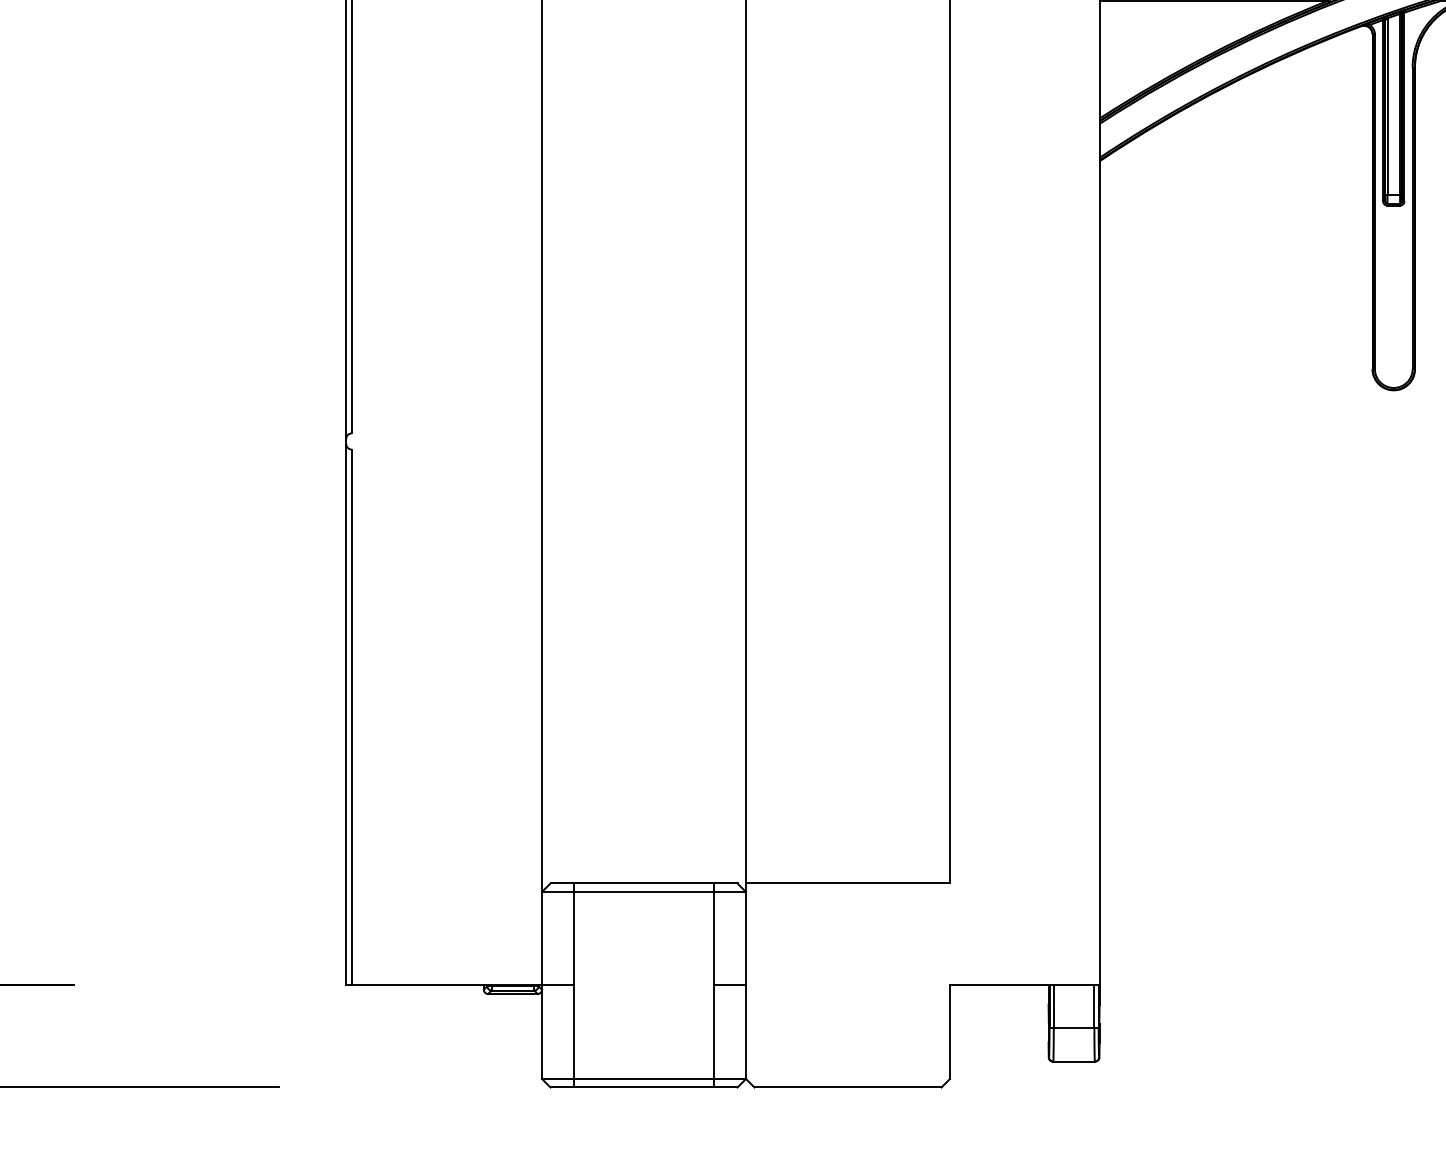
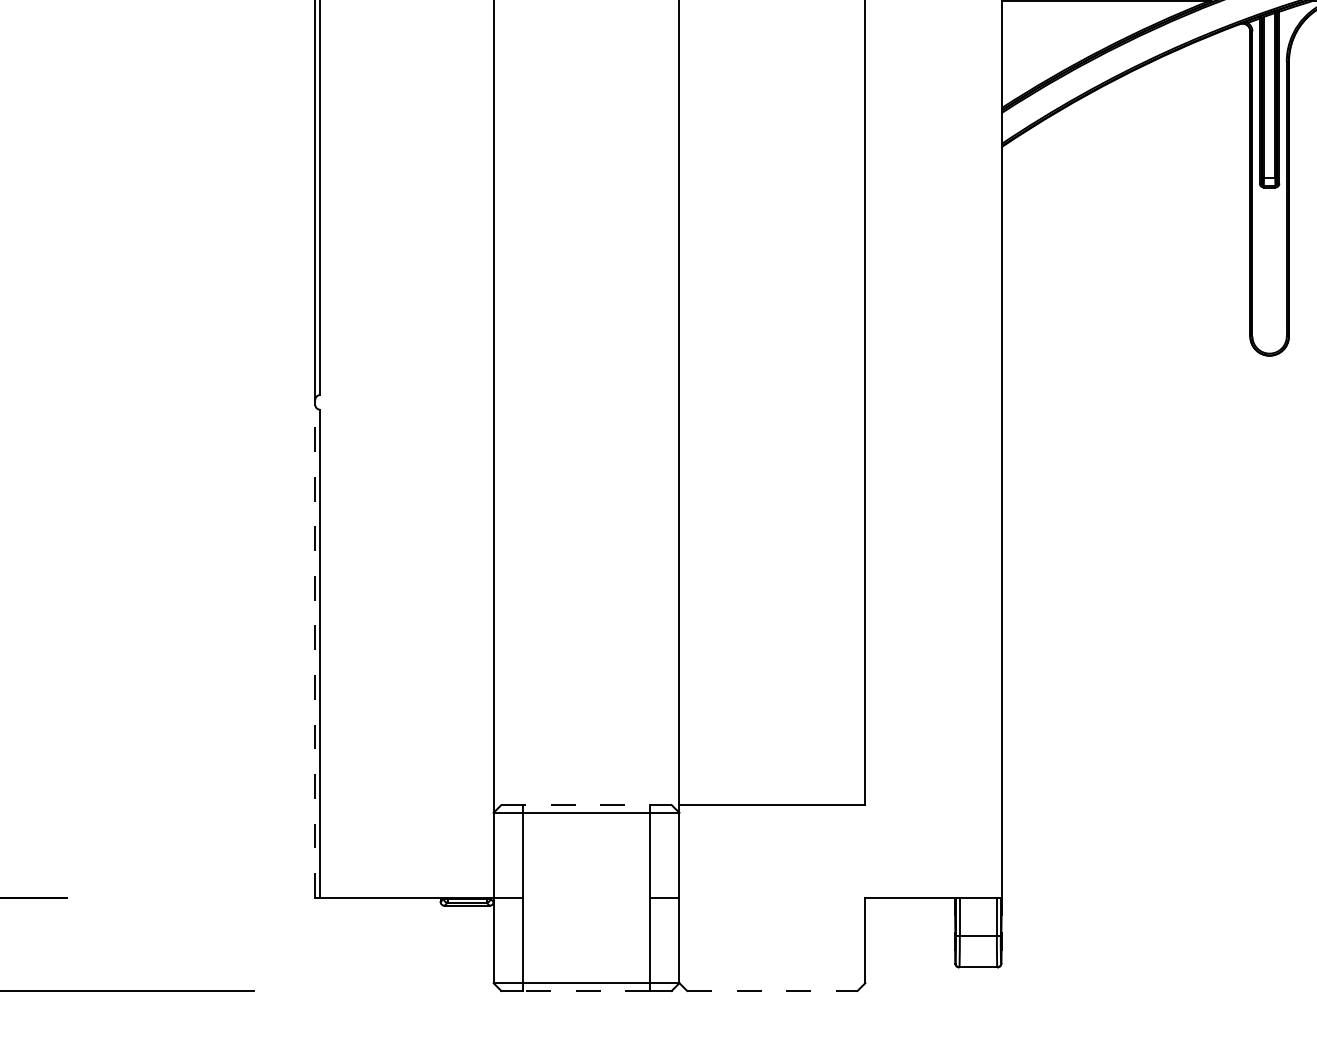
line: (346, 714) -> (315, 651), solid -> dashed
line: (645, 883) -> (587, 805), solid -> dashed
line: (643, 1086) -> (586, 990), solid -> dashed
line: (848, 1086) -> (772, 990), solid -> dashed

